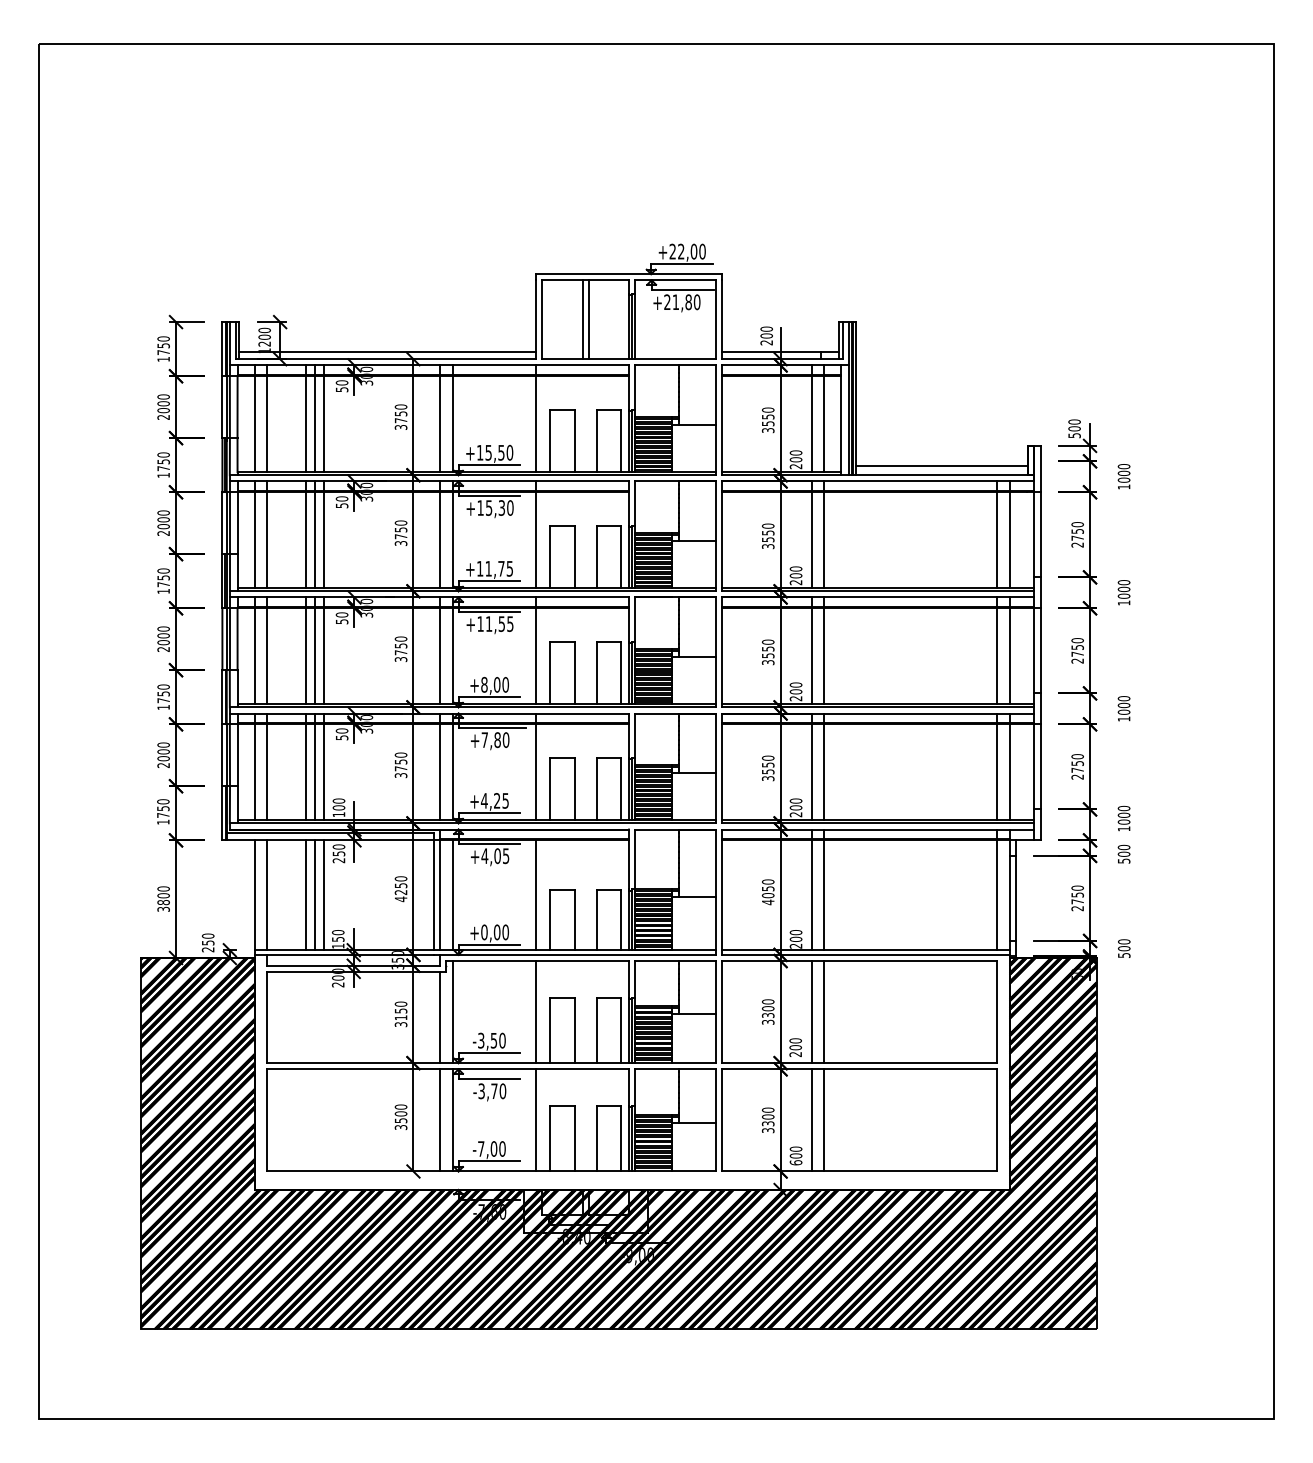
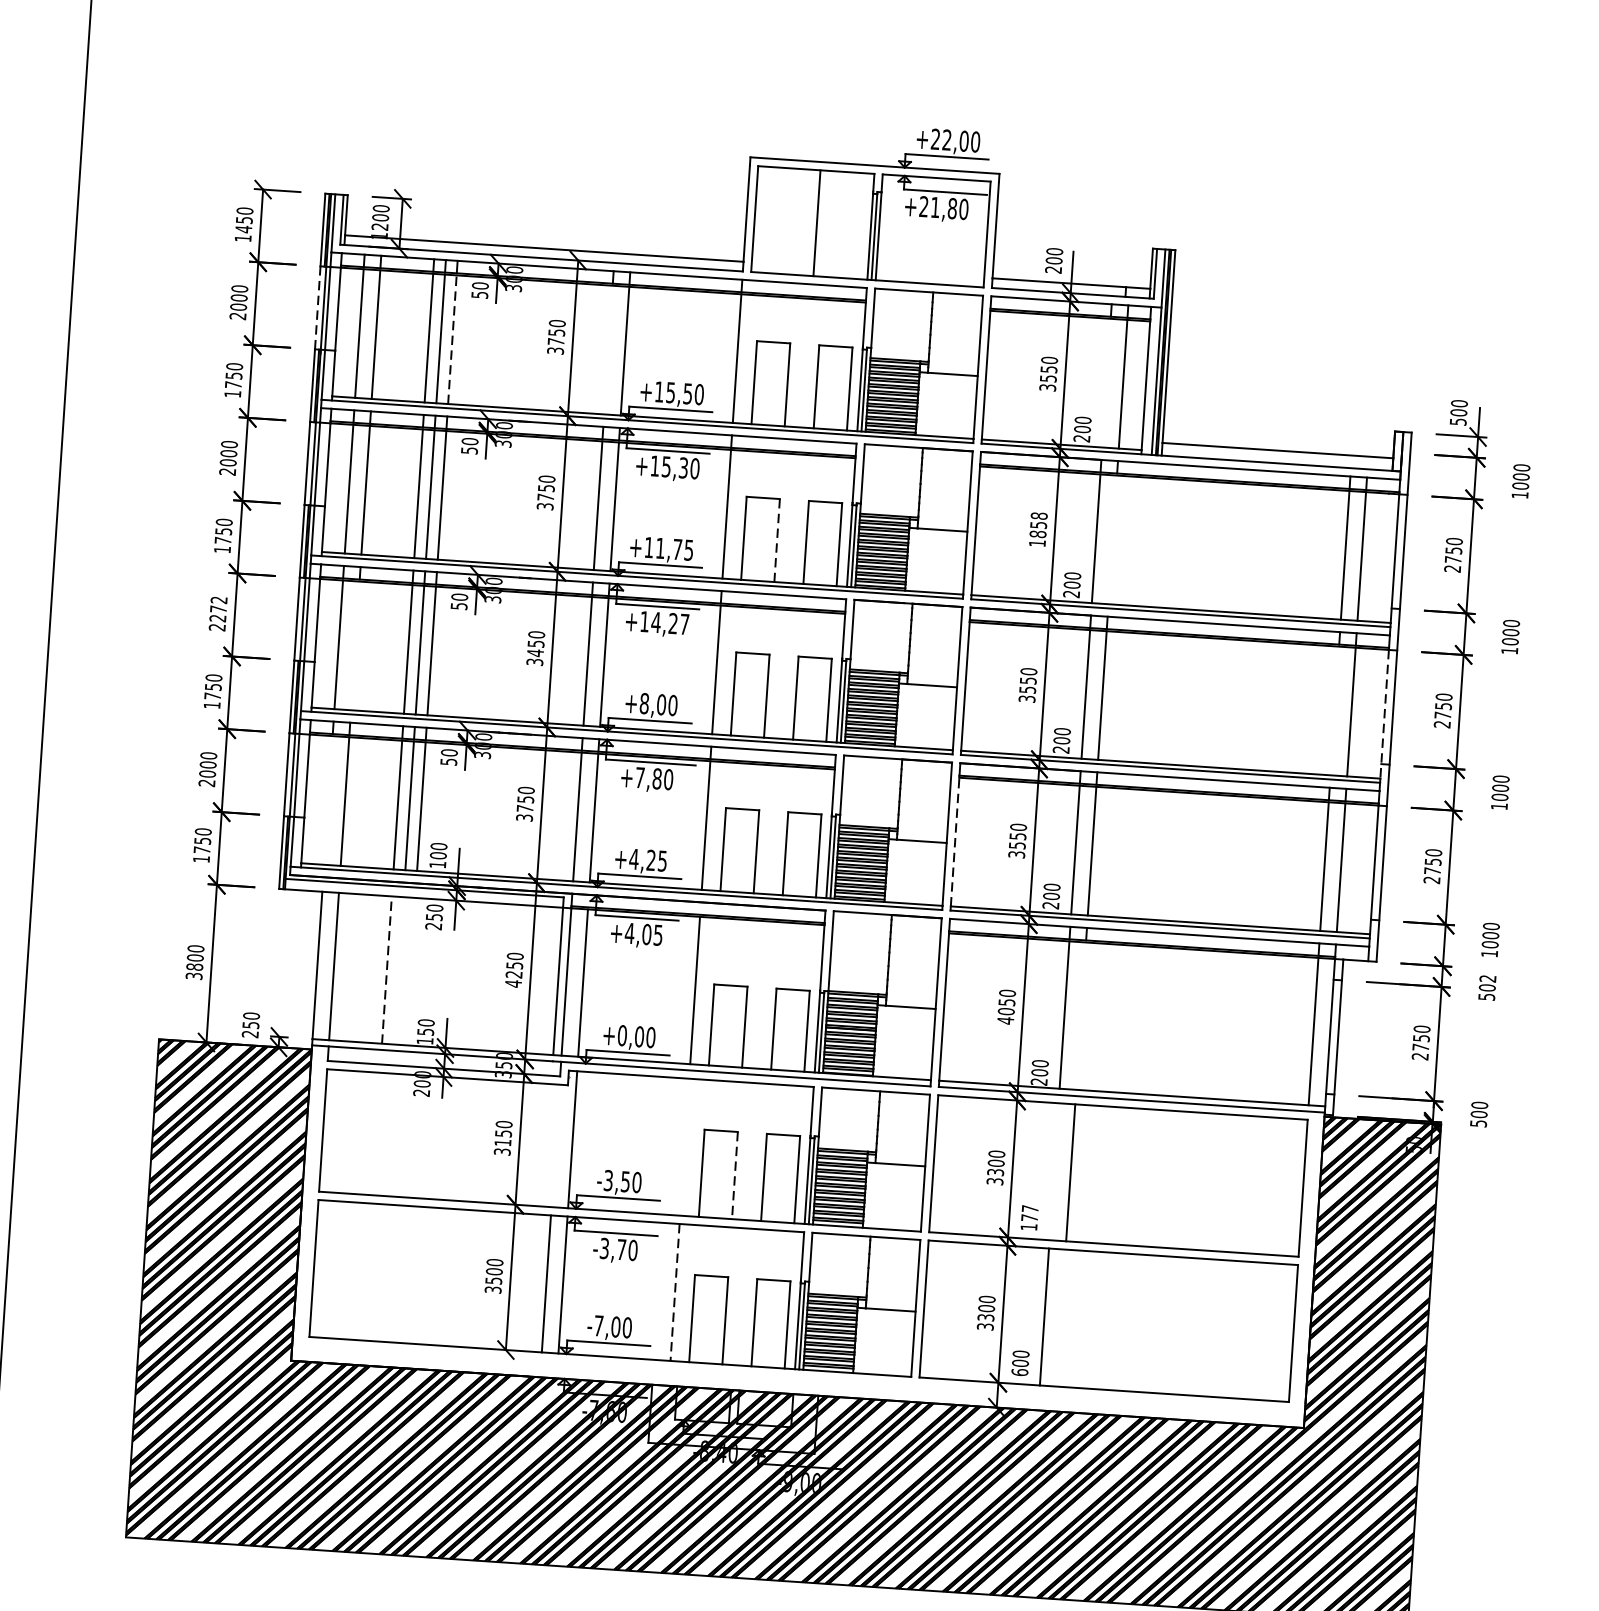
line: (582, 319) -> (808, 222), removed
text: (163, 352) -> (243, 229), 1750 -> 1450
line: (222, 407) -> (317, 308), solid -> dashed
line: (323, 424) -> (451, 340), solid -> dashed
line: (440, 424) -> (608, 350), removed
line: (811, 424) -> (1106, 383), removed
text: (767, 536) -> (1037, 529), 3550 -> 1858
line: (823, 540) -> (1112, 540), removed
line: (574, 557) -> (776, 540), solid -> dashed
text: (499, 623) -> (670, 622), +11,55 -> +14,27
text: (163, 635) -> (218, 608), 2000 -> 2272
text: (400, 652) -> (534, 652), 3750 -> 3450
line: (266, 656) -> (354, 646), removed
line: (997, 656) -> (1335, 711), removed
line: (1034, 656) -> (1384, 714), solid -> dashed
line: (254, 772) -> (328, 800), removed
line: (721, 772) -> (954, 842), solid -> dashed
text: (1123, 847) -> (1487, 978), 500 -> 502
line: (306, 895) -> (387, 970), solid -> dashed
line: (315, 895) -> (399, 971), removed
line: (323, 895) -> (409, 971), removed
line: (823, 895) -> (1080, 1016), removed
line: (536, 1012) -> (685, 1147), removed
line: (811, 1012) -> (1053, 1172), removed
line: (440, 1017) -> (555, 1145), removed
line: (574, 1031) -> (734, 1176), solid -> dashed
text: (795, 1047) -> (1029, 1217), 200 -> 177
line: (536, 1120) -> (675, 1292), solid -> dashed
line: (823, 1120) -> (1060, 1318), removed

